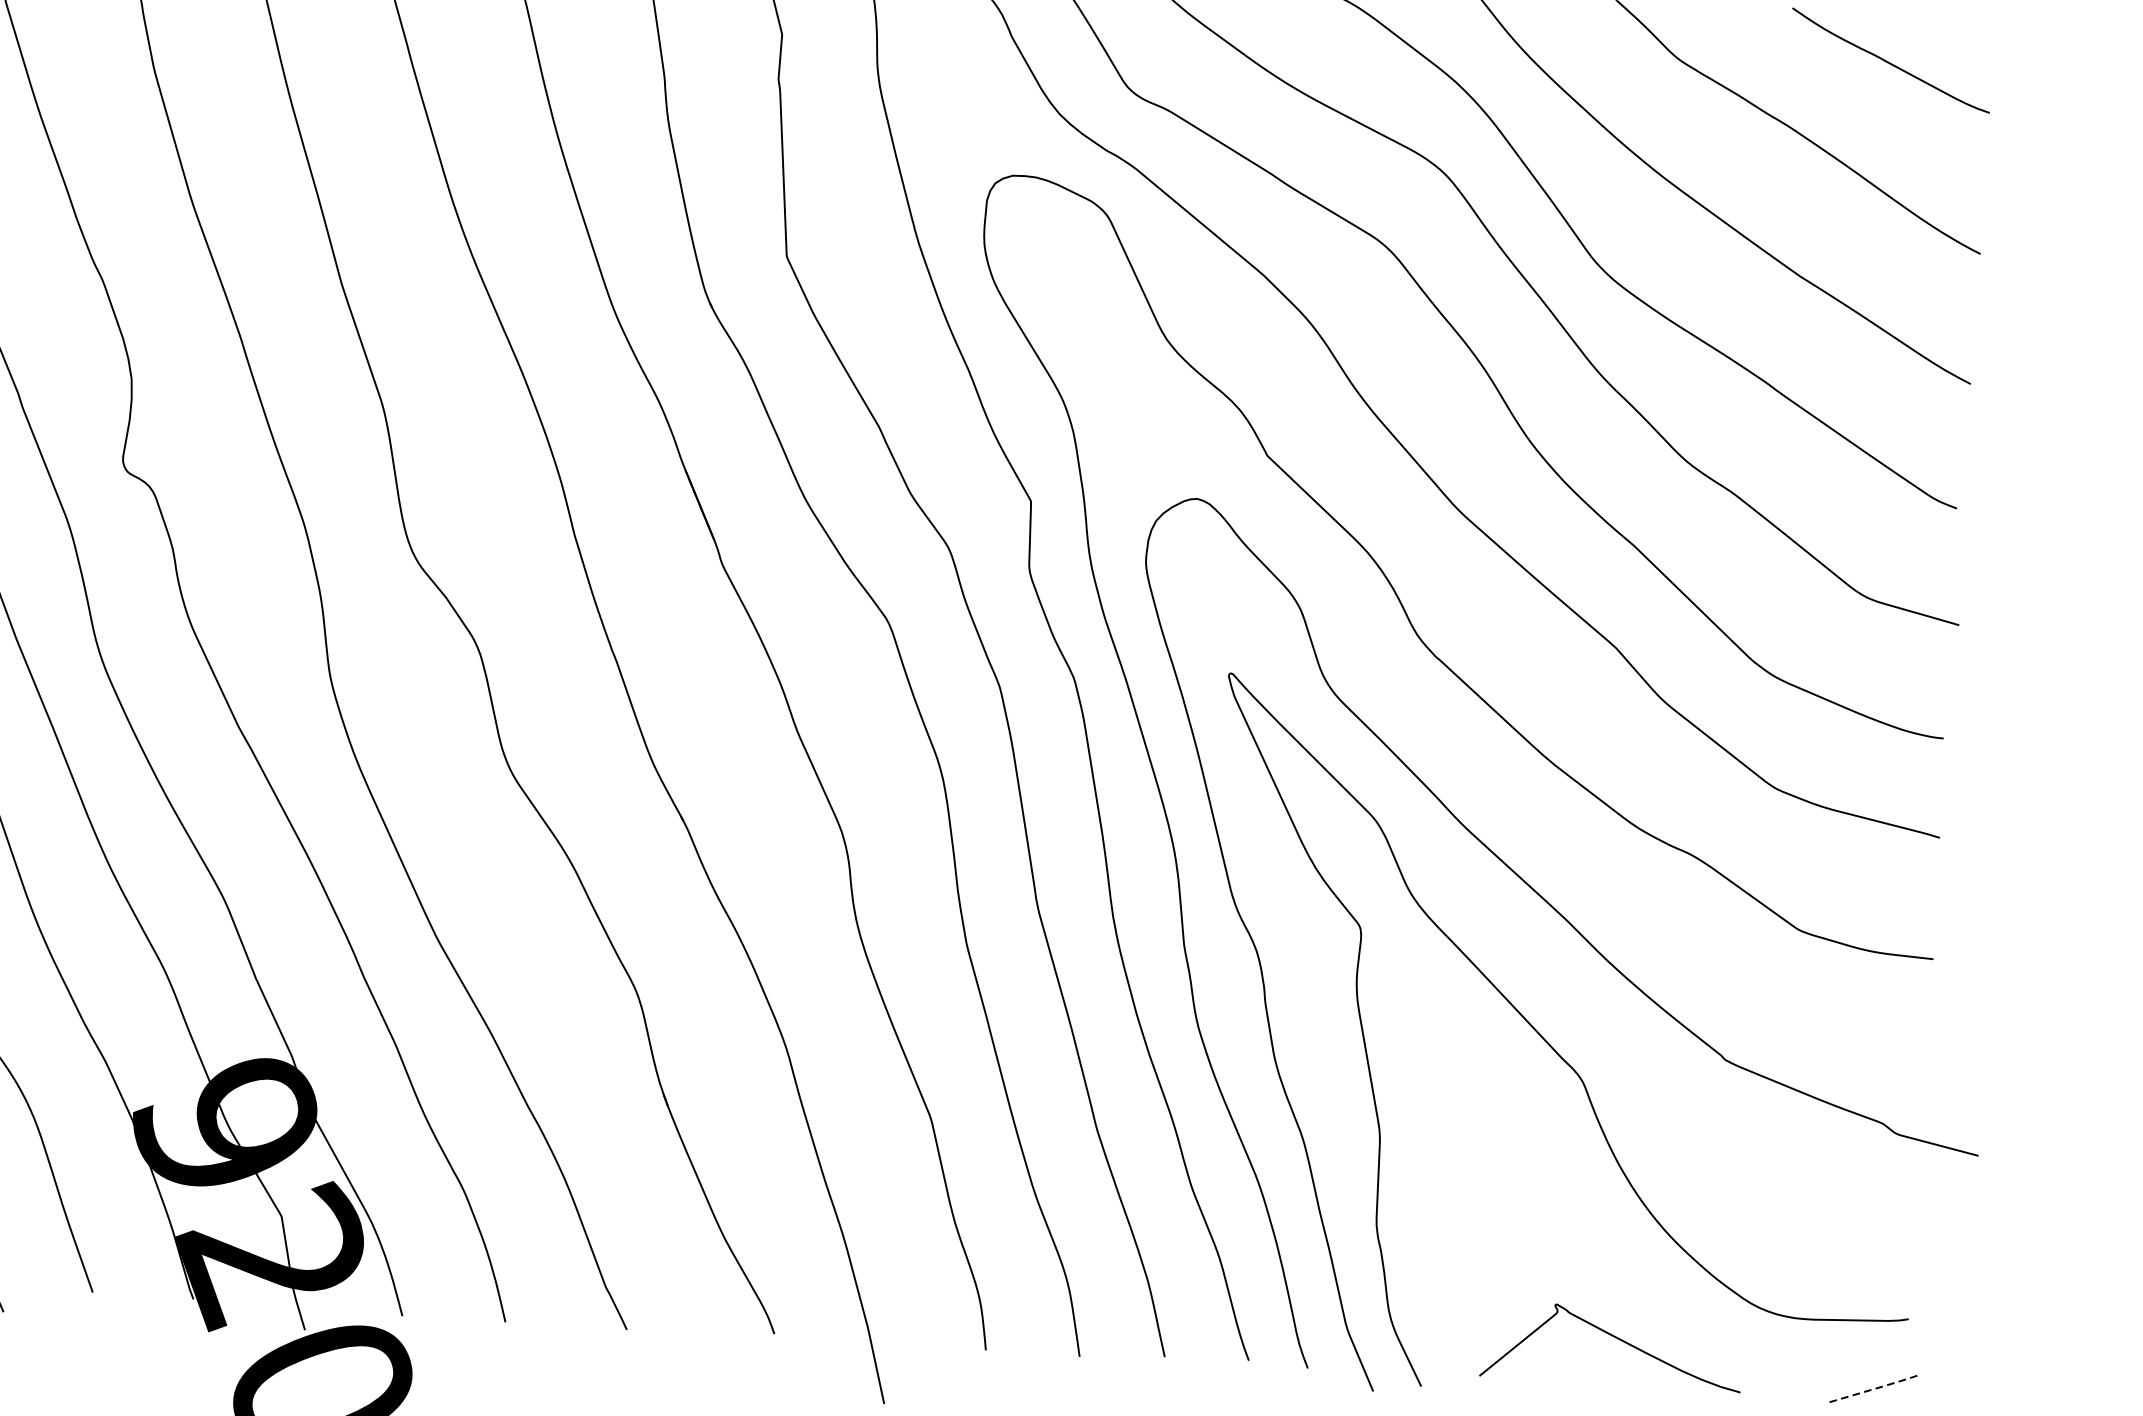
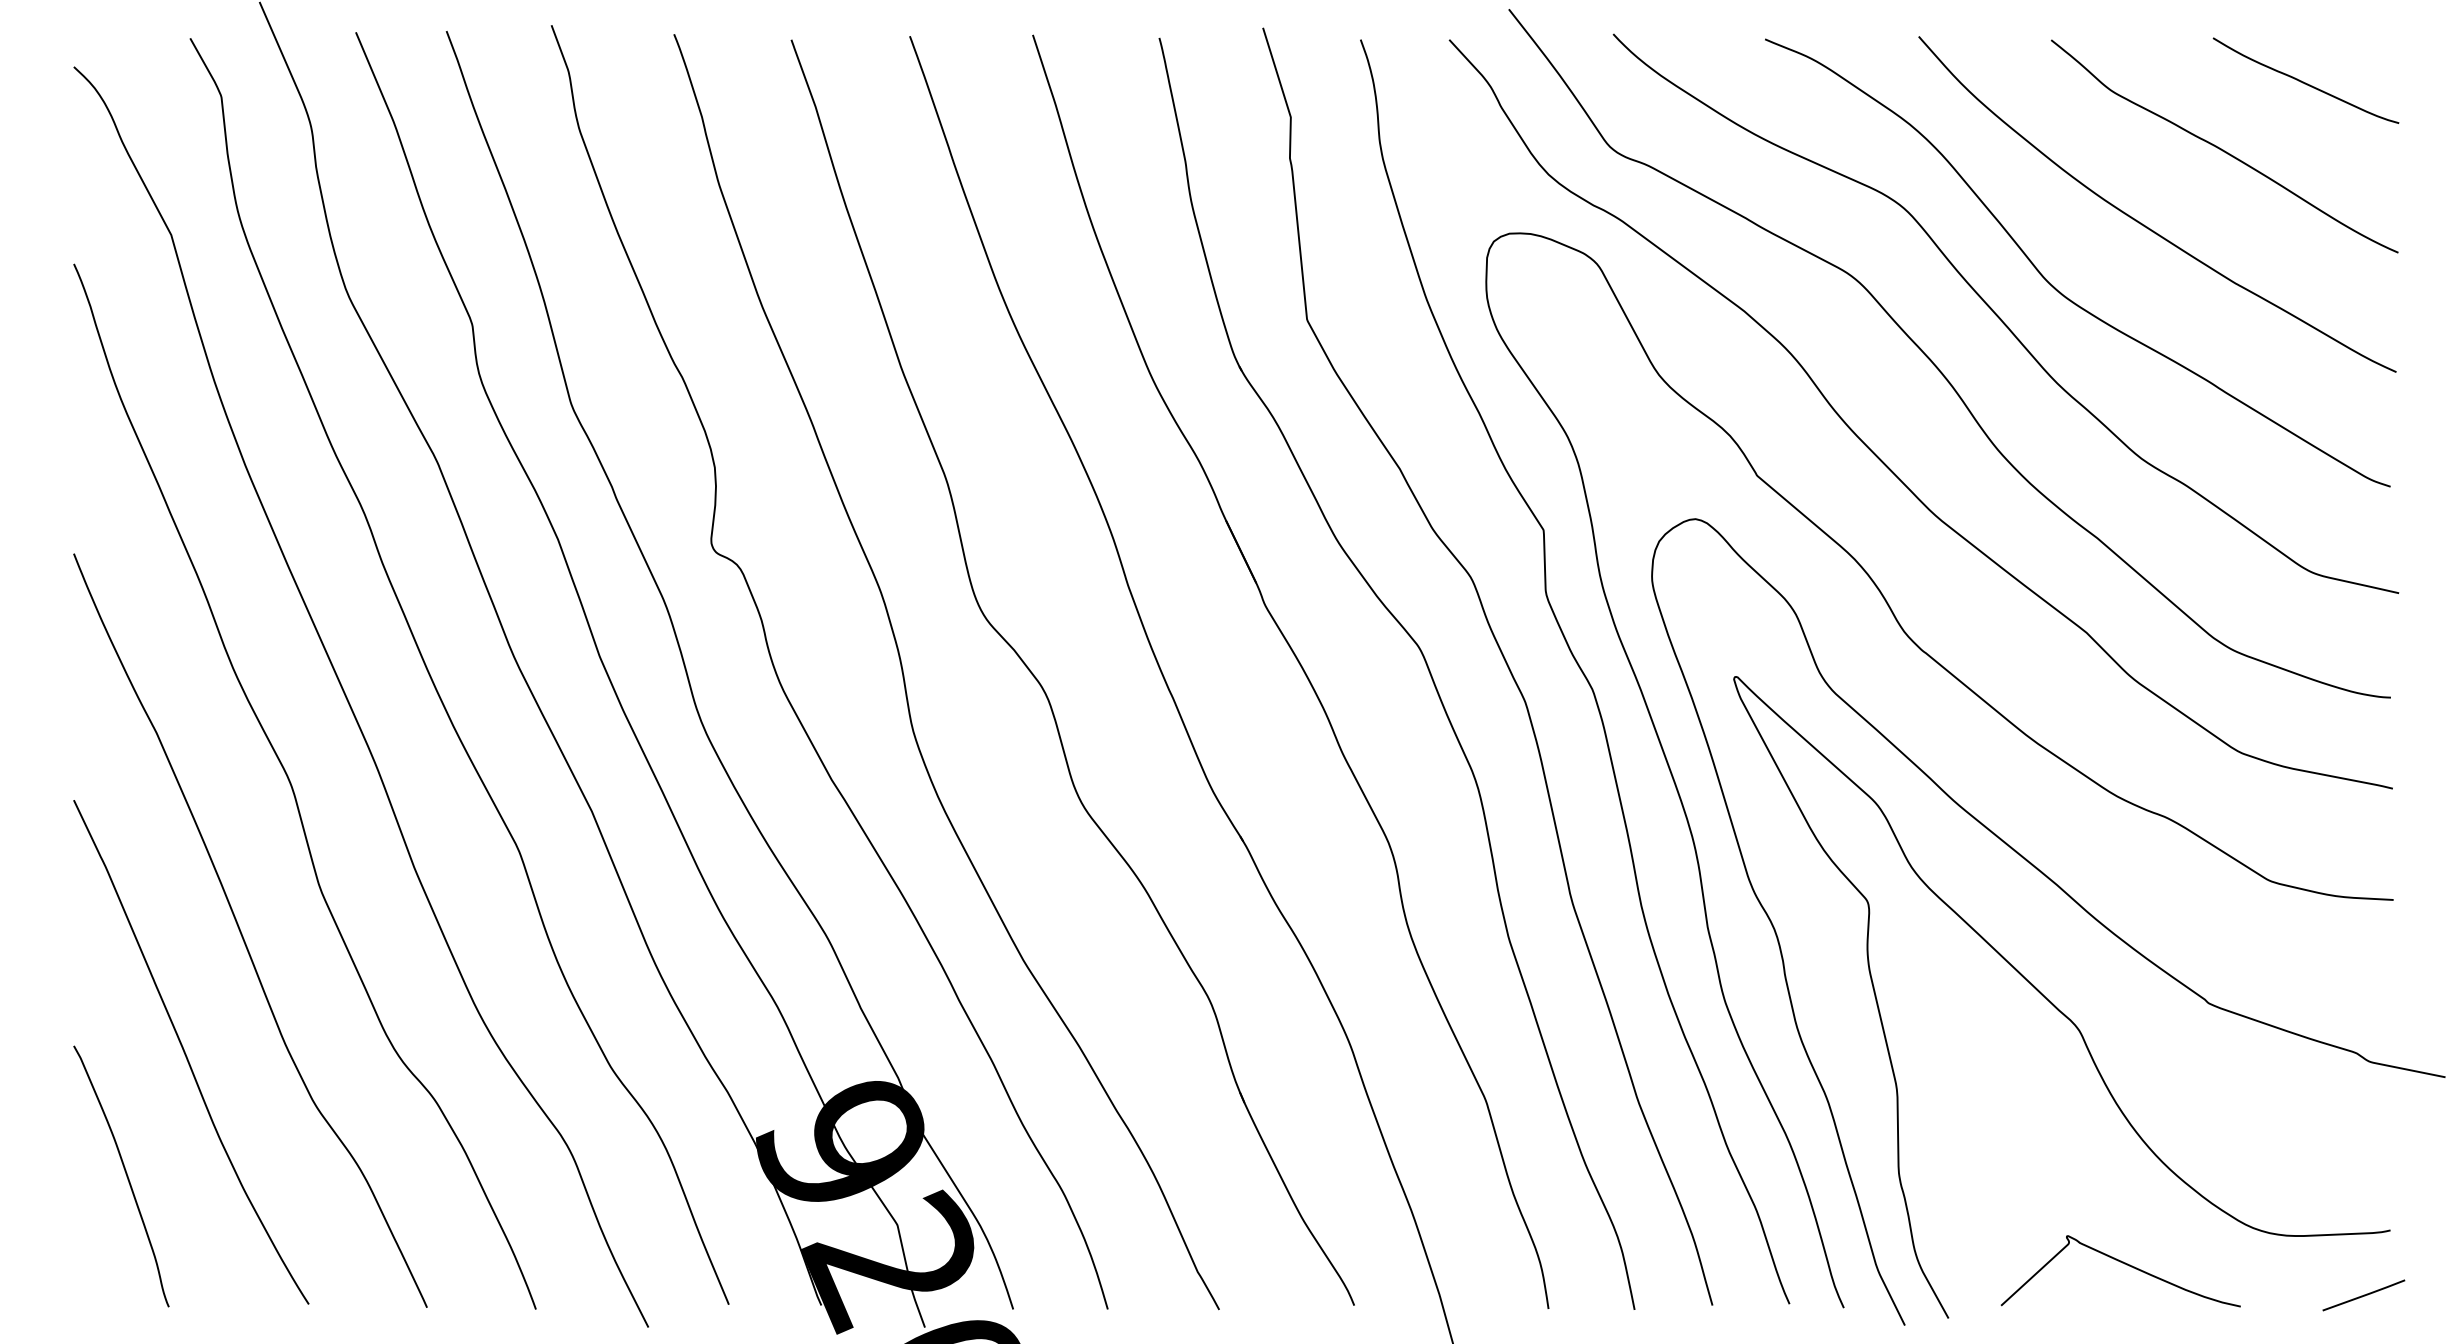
line: (1877, 1388) -> (2365, 1295), dashed -> solid

